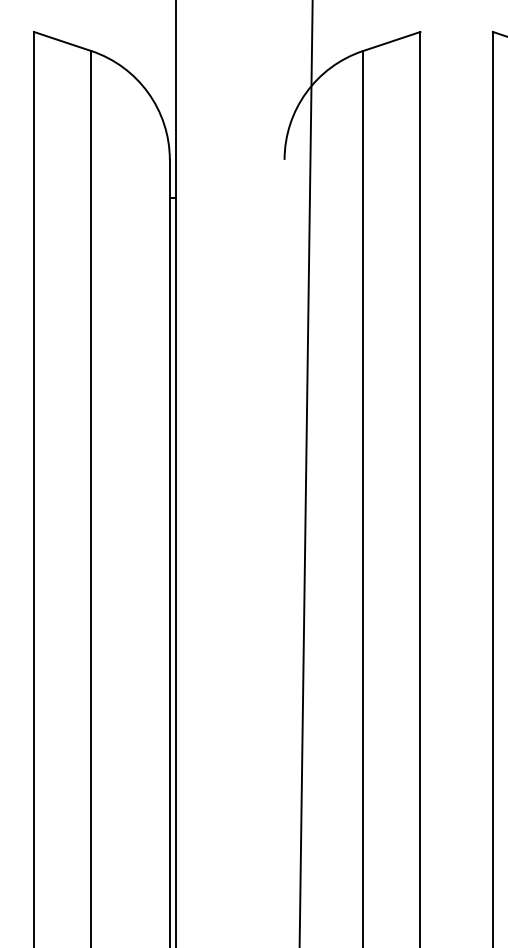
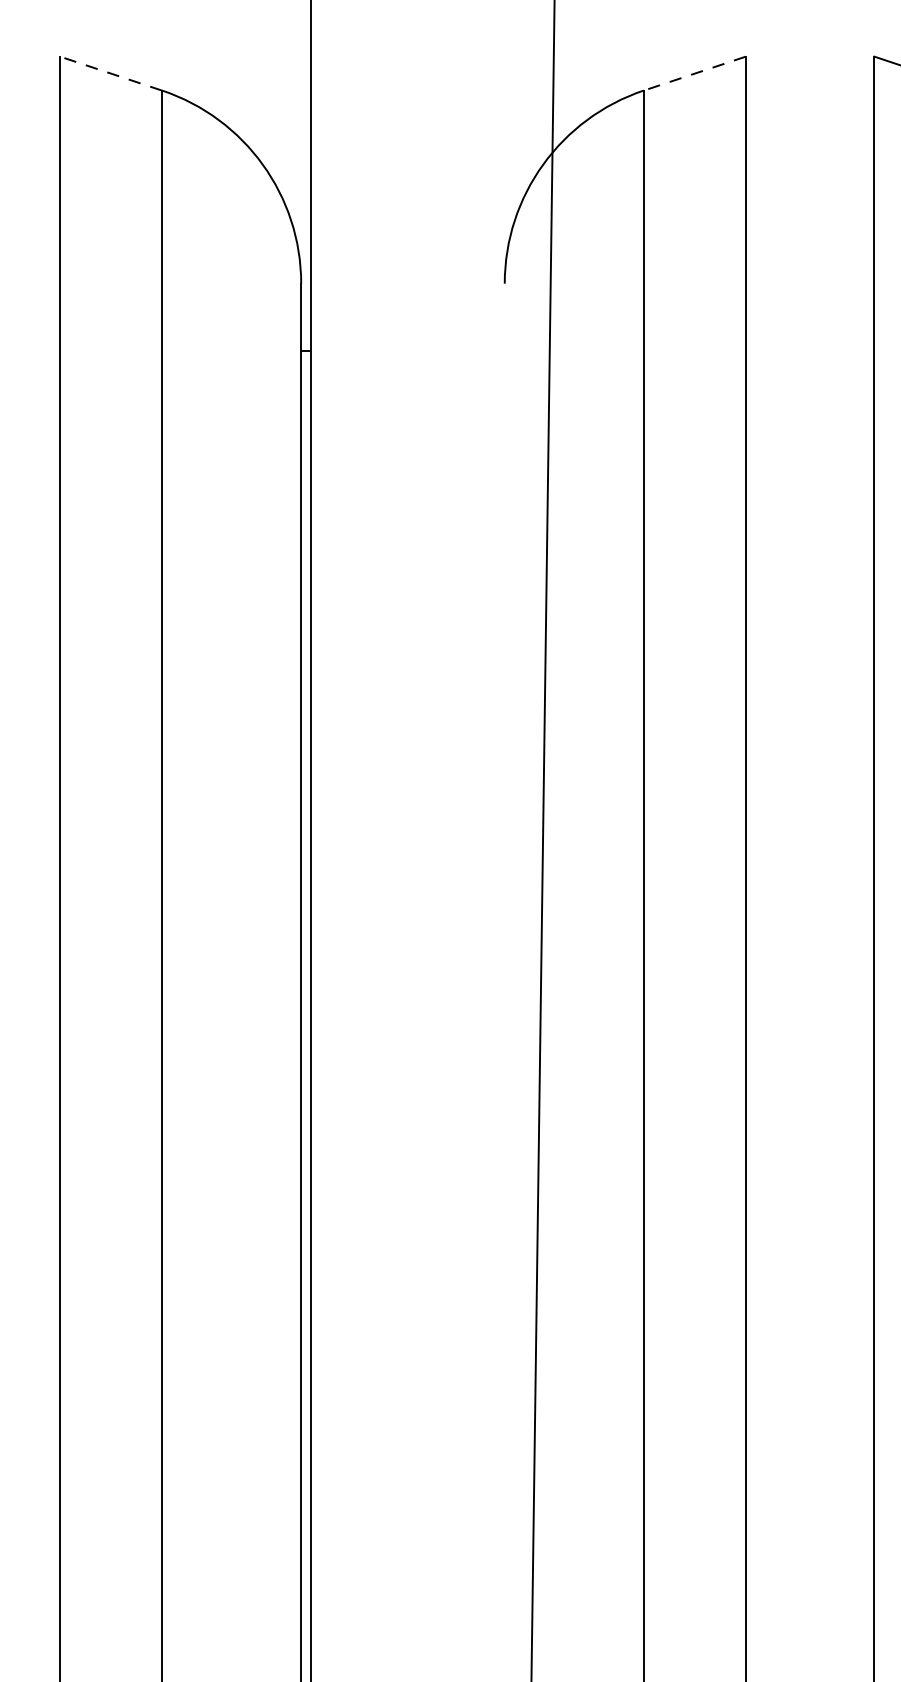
line: (62, 41) -> (110, 73), solid -> dashed
line: (391, 41) -> (694, 73), solid -> dashed

